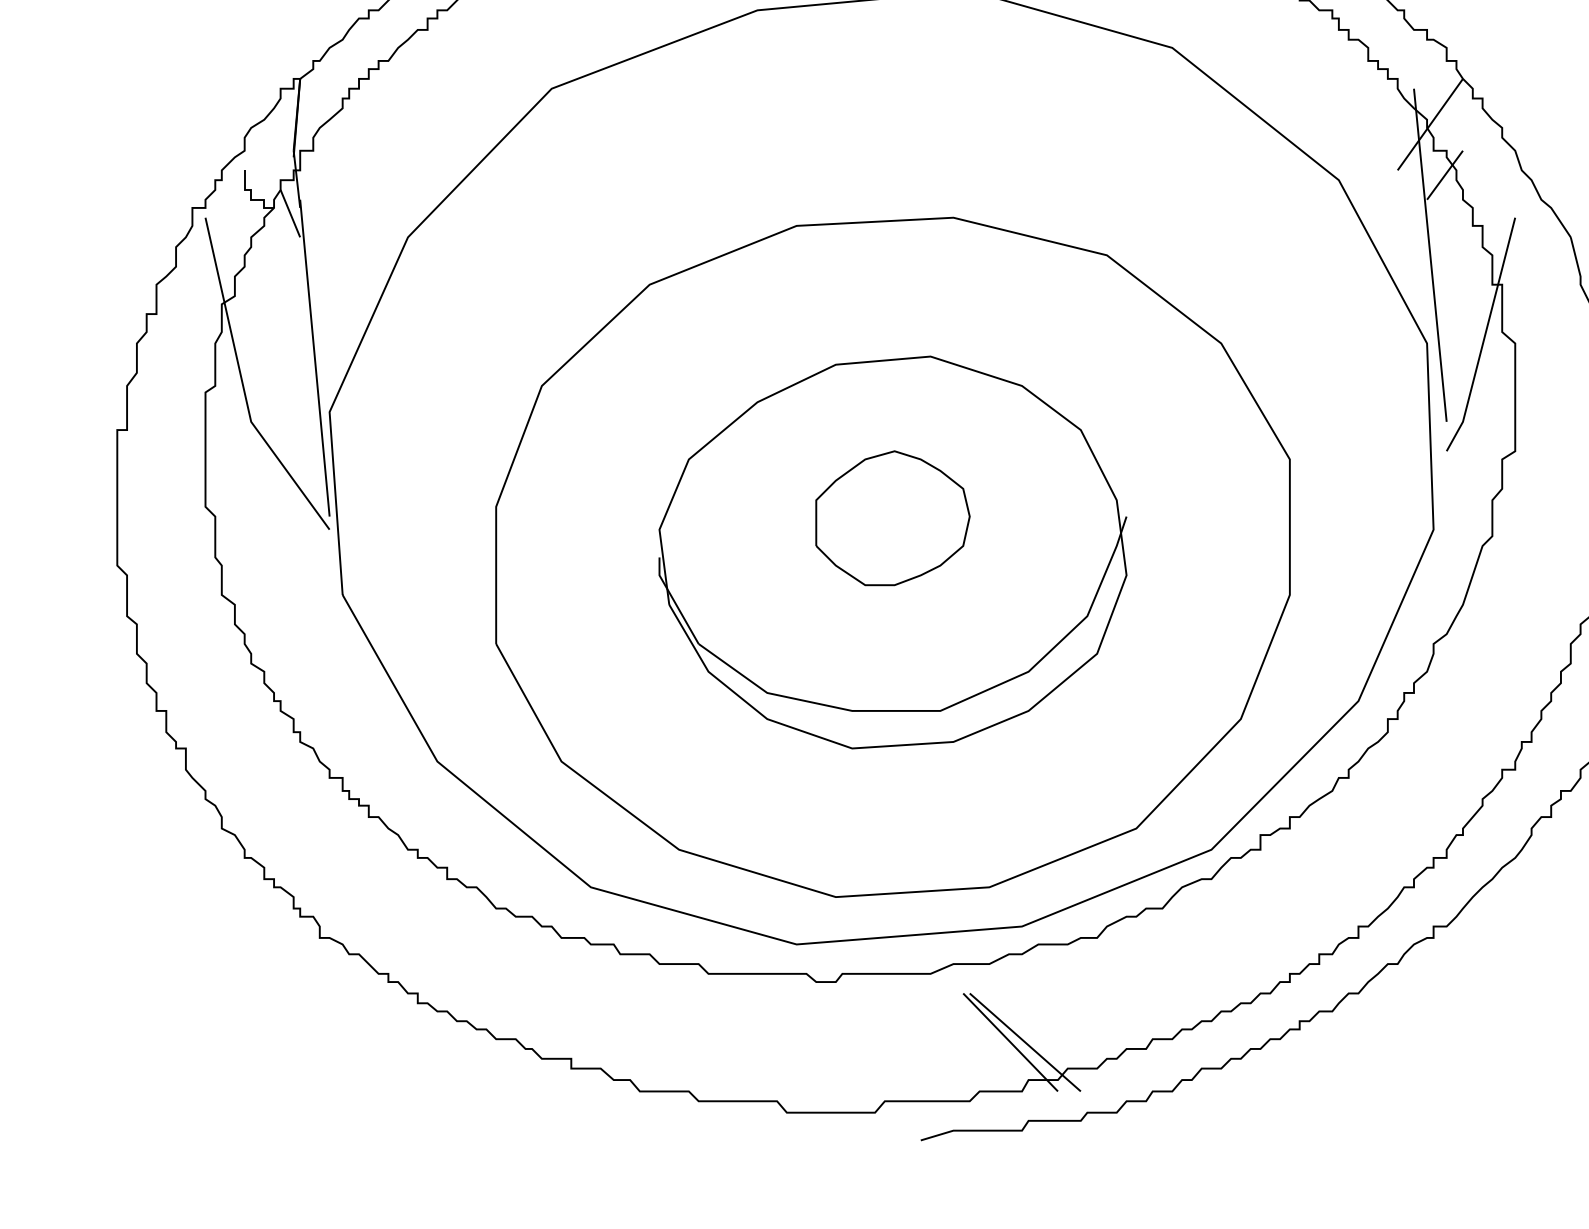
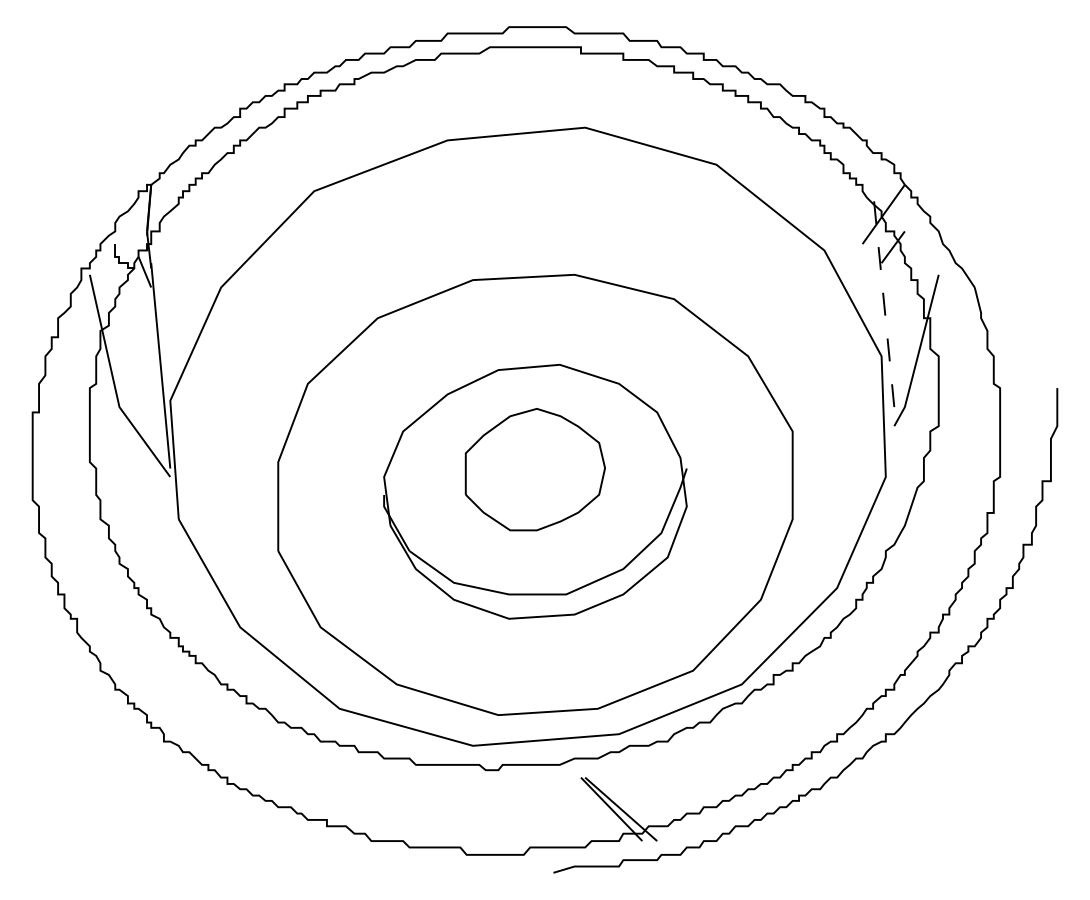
line: (1430, 254) -> (883, 298), solid -> dashed
part: (893, 518) -> (535, 469), size x1.4

